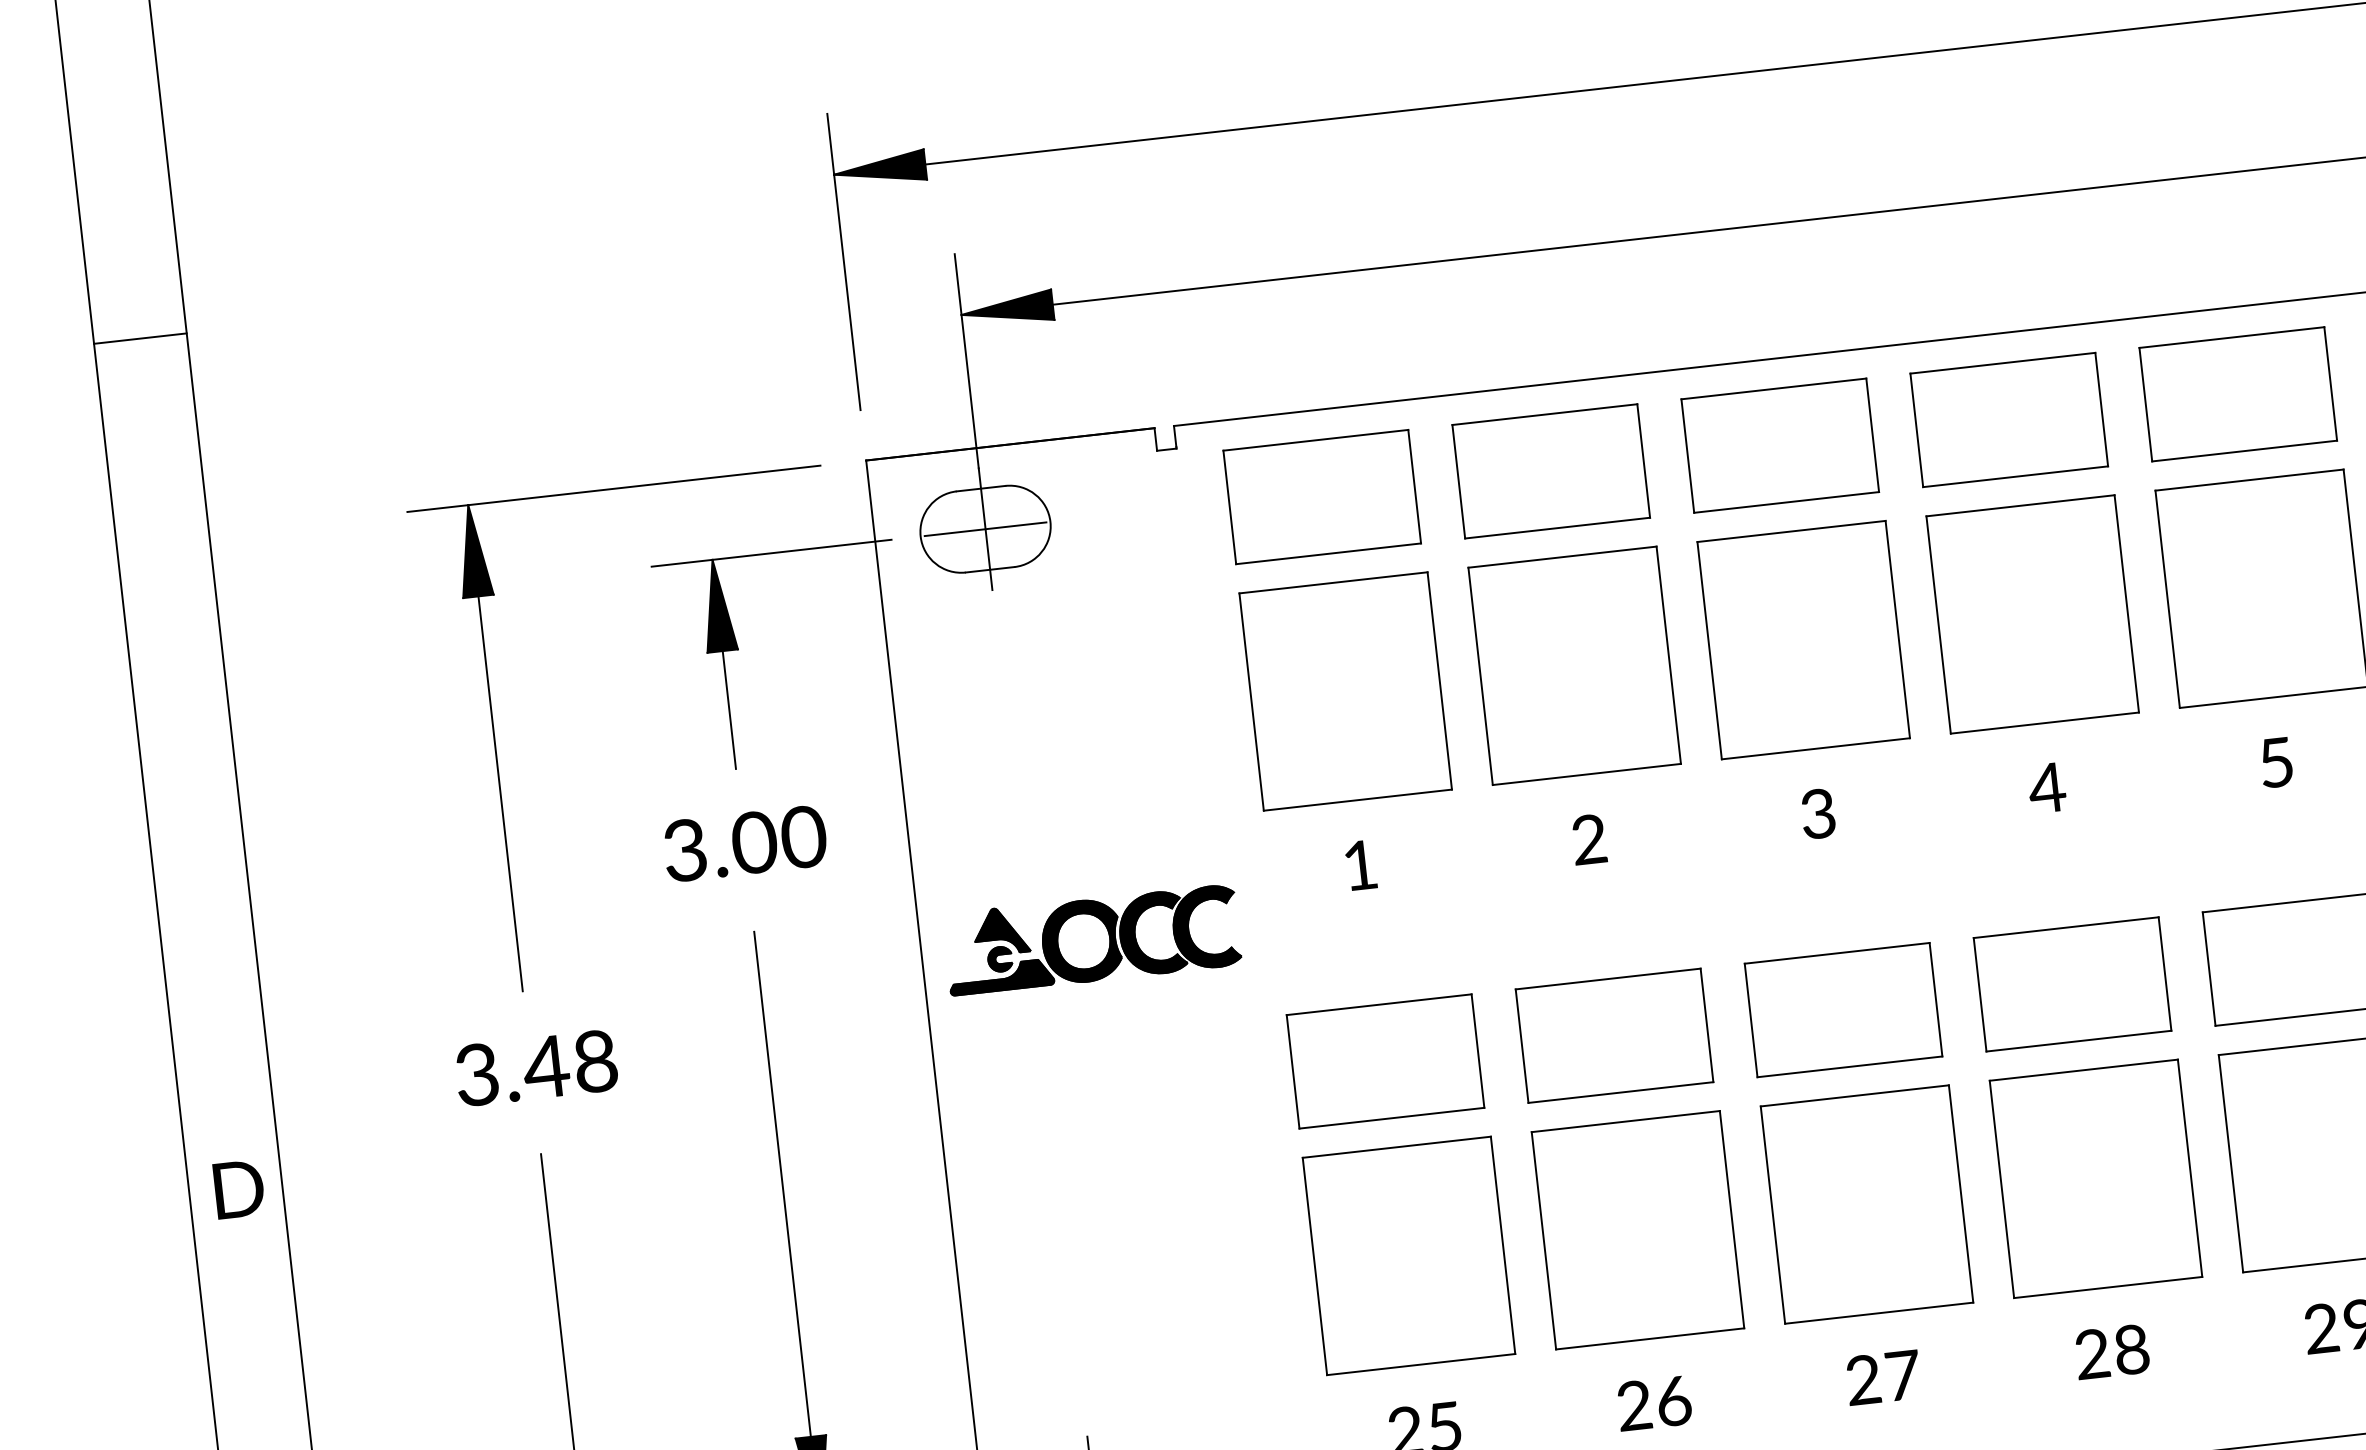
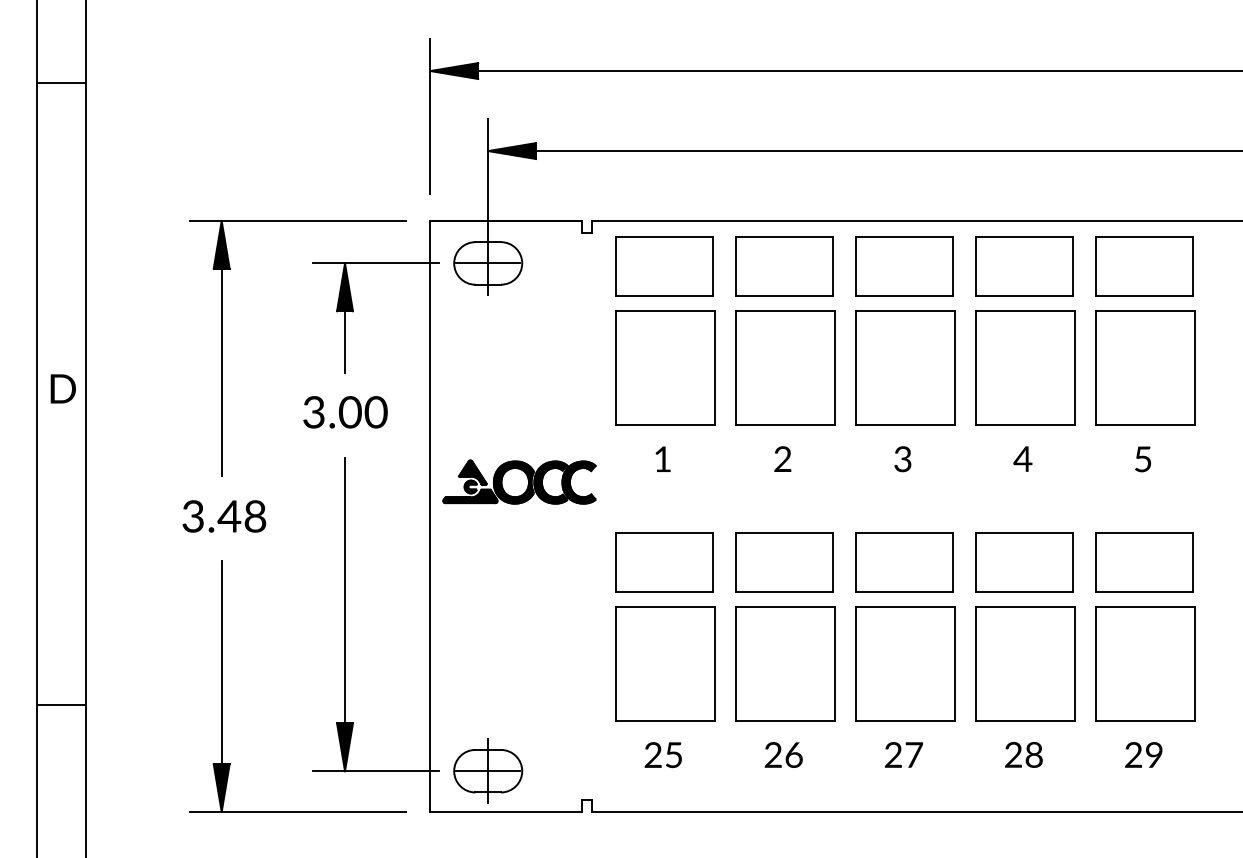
line: (140, 338) -> (61, 82), moved
text: (237, 1188) -> (62, 388), moved

